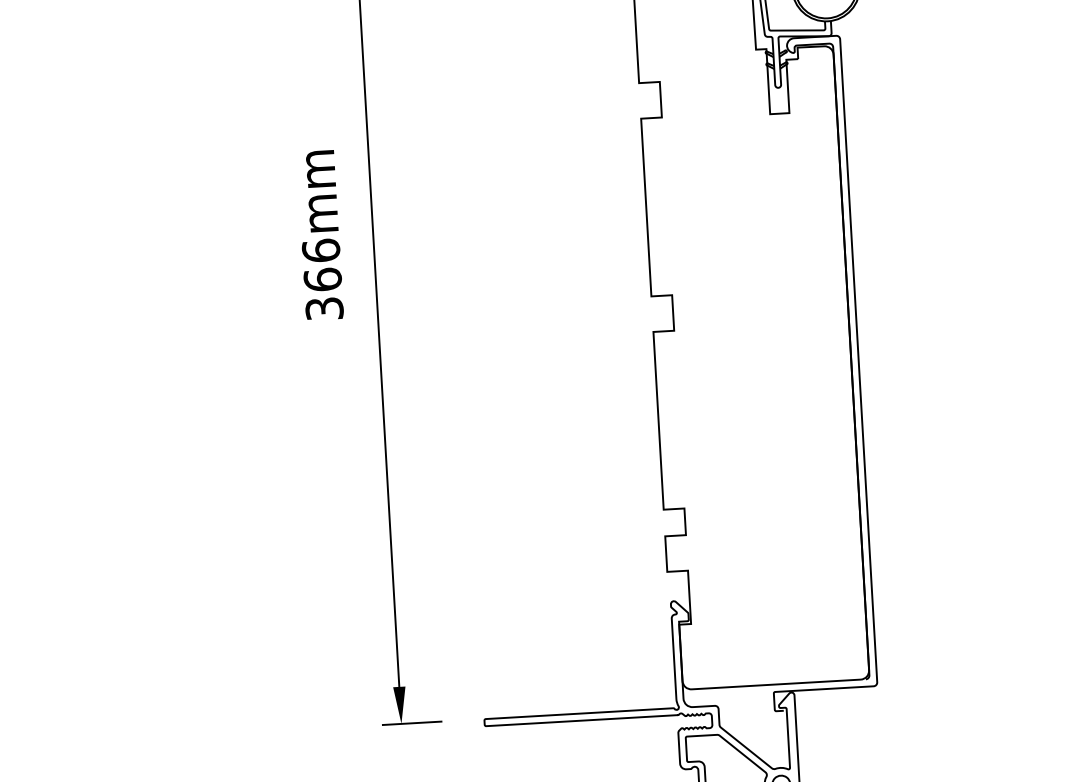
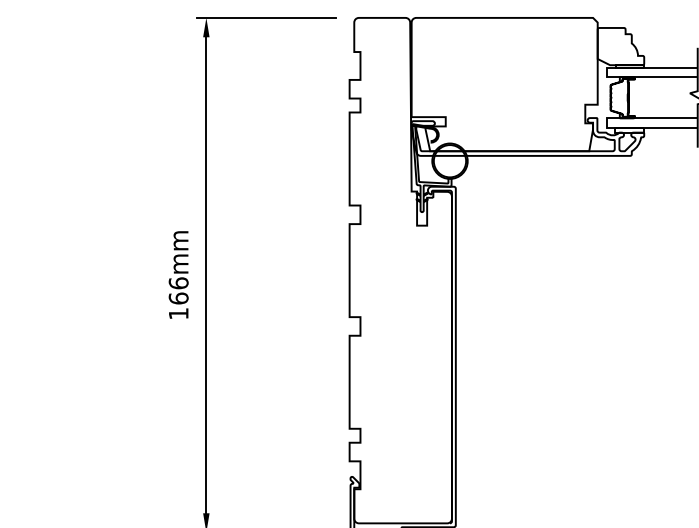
text: (324, 308) -> (178, 313), 366mm -> 166mm

